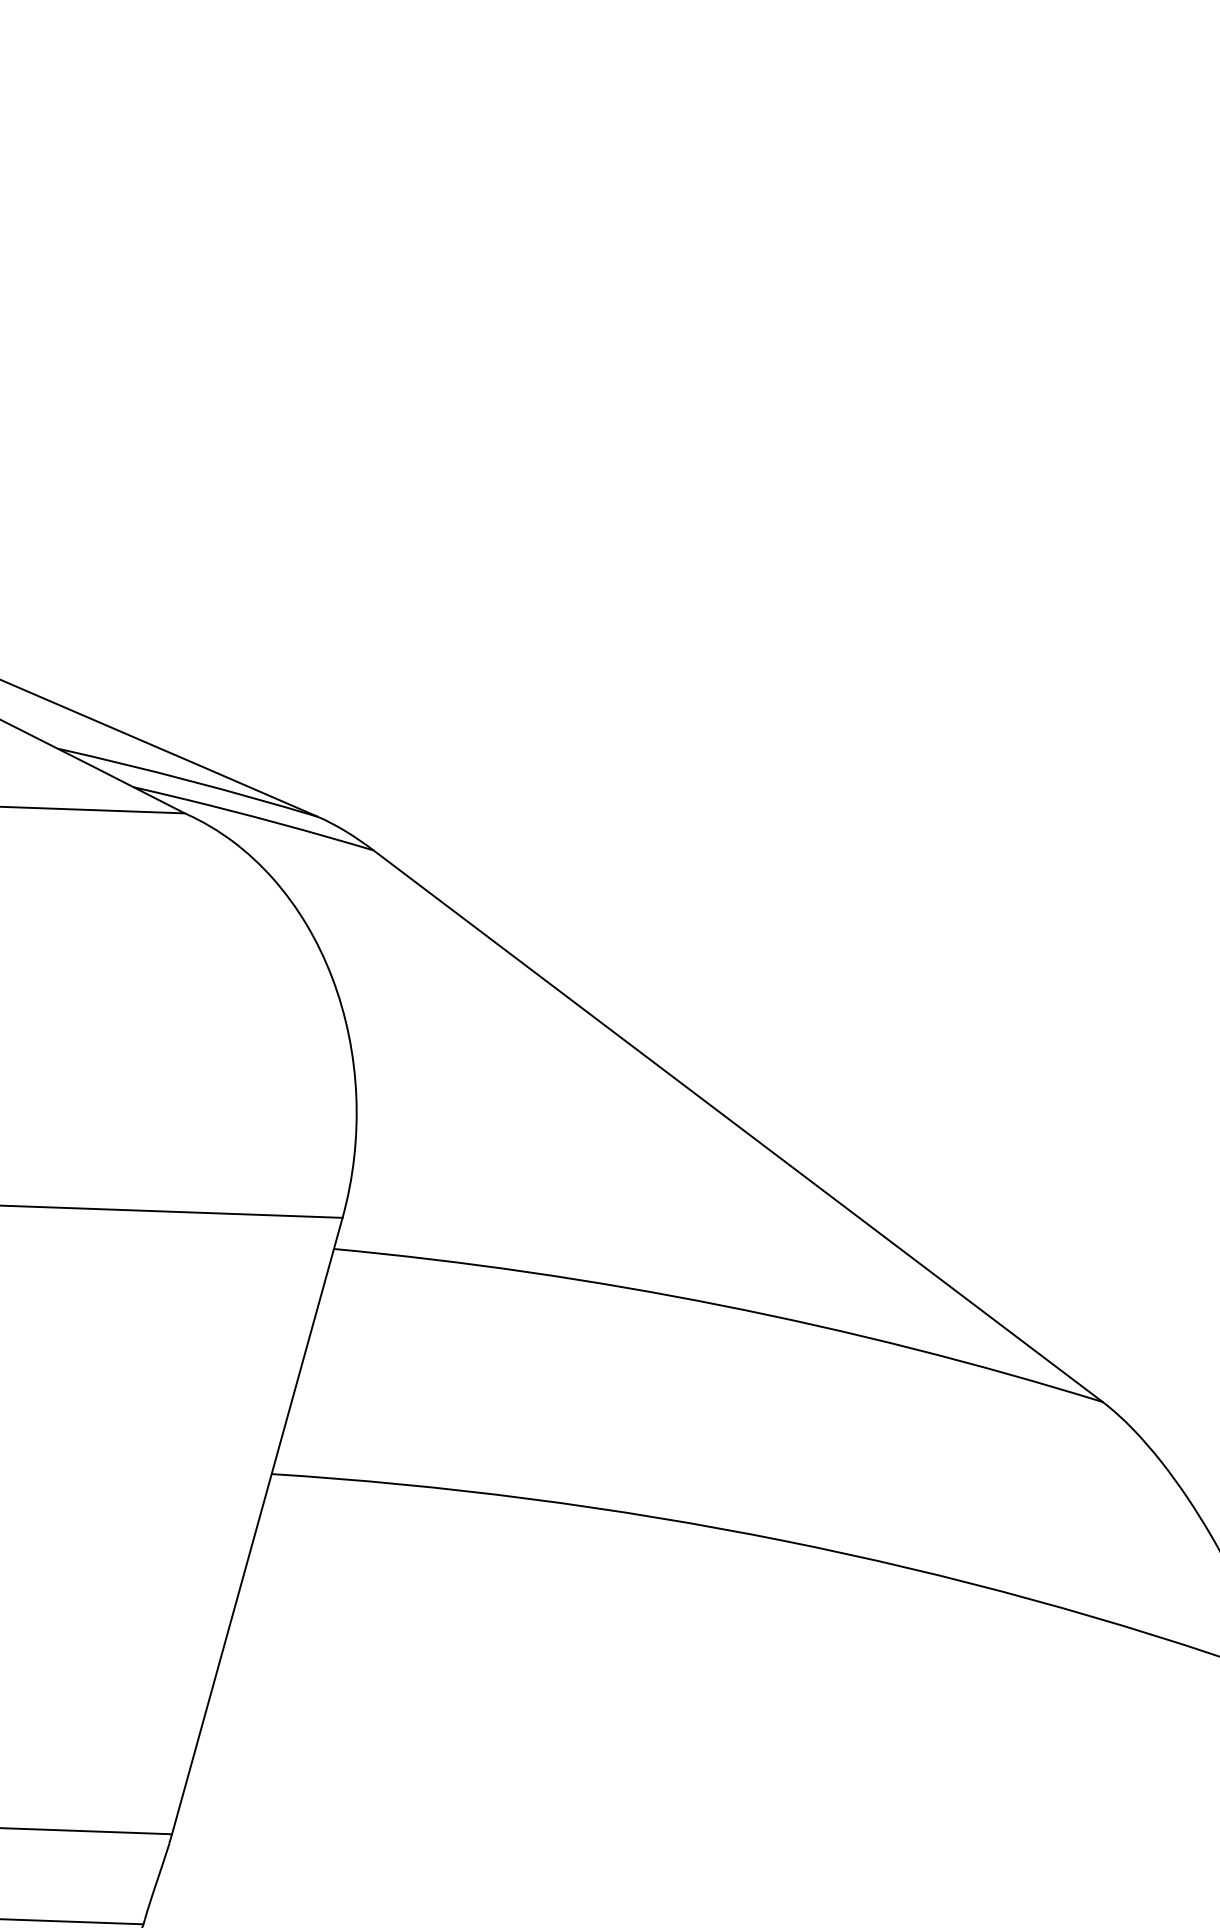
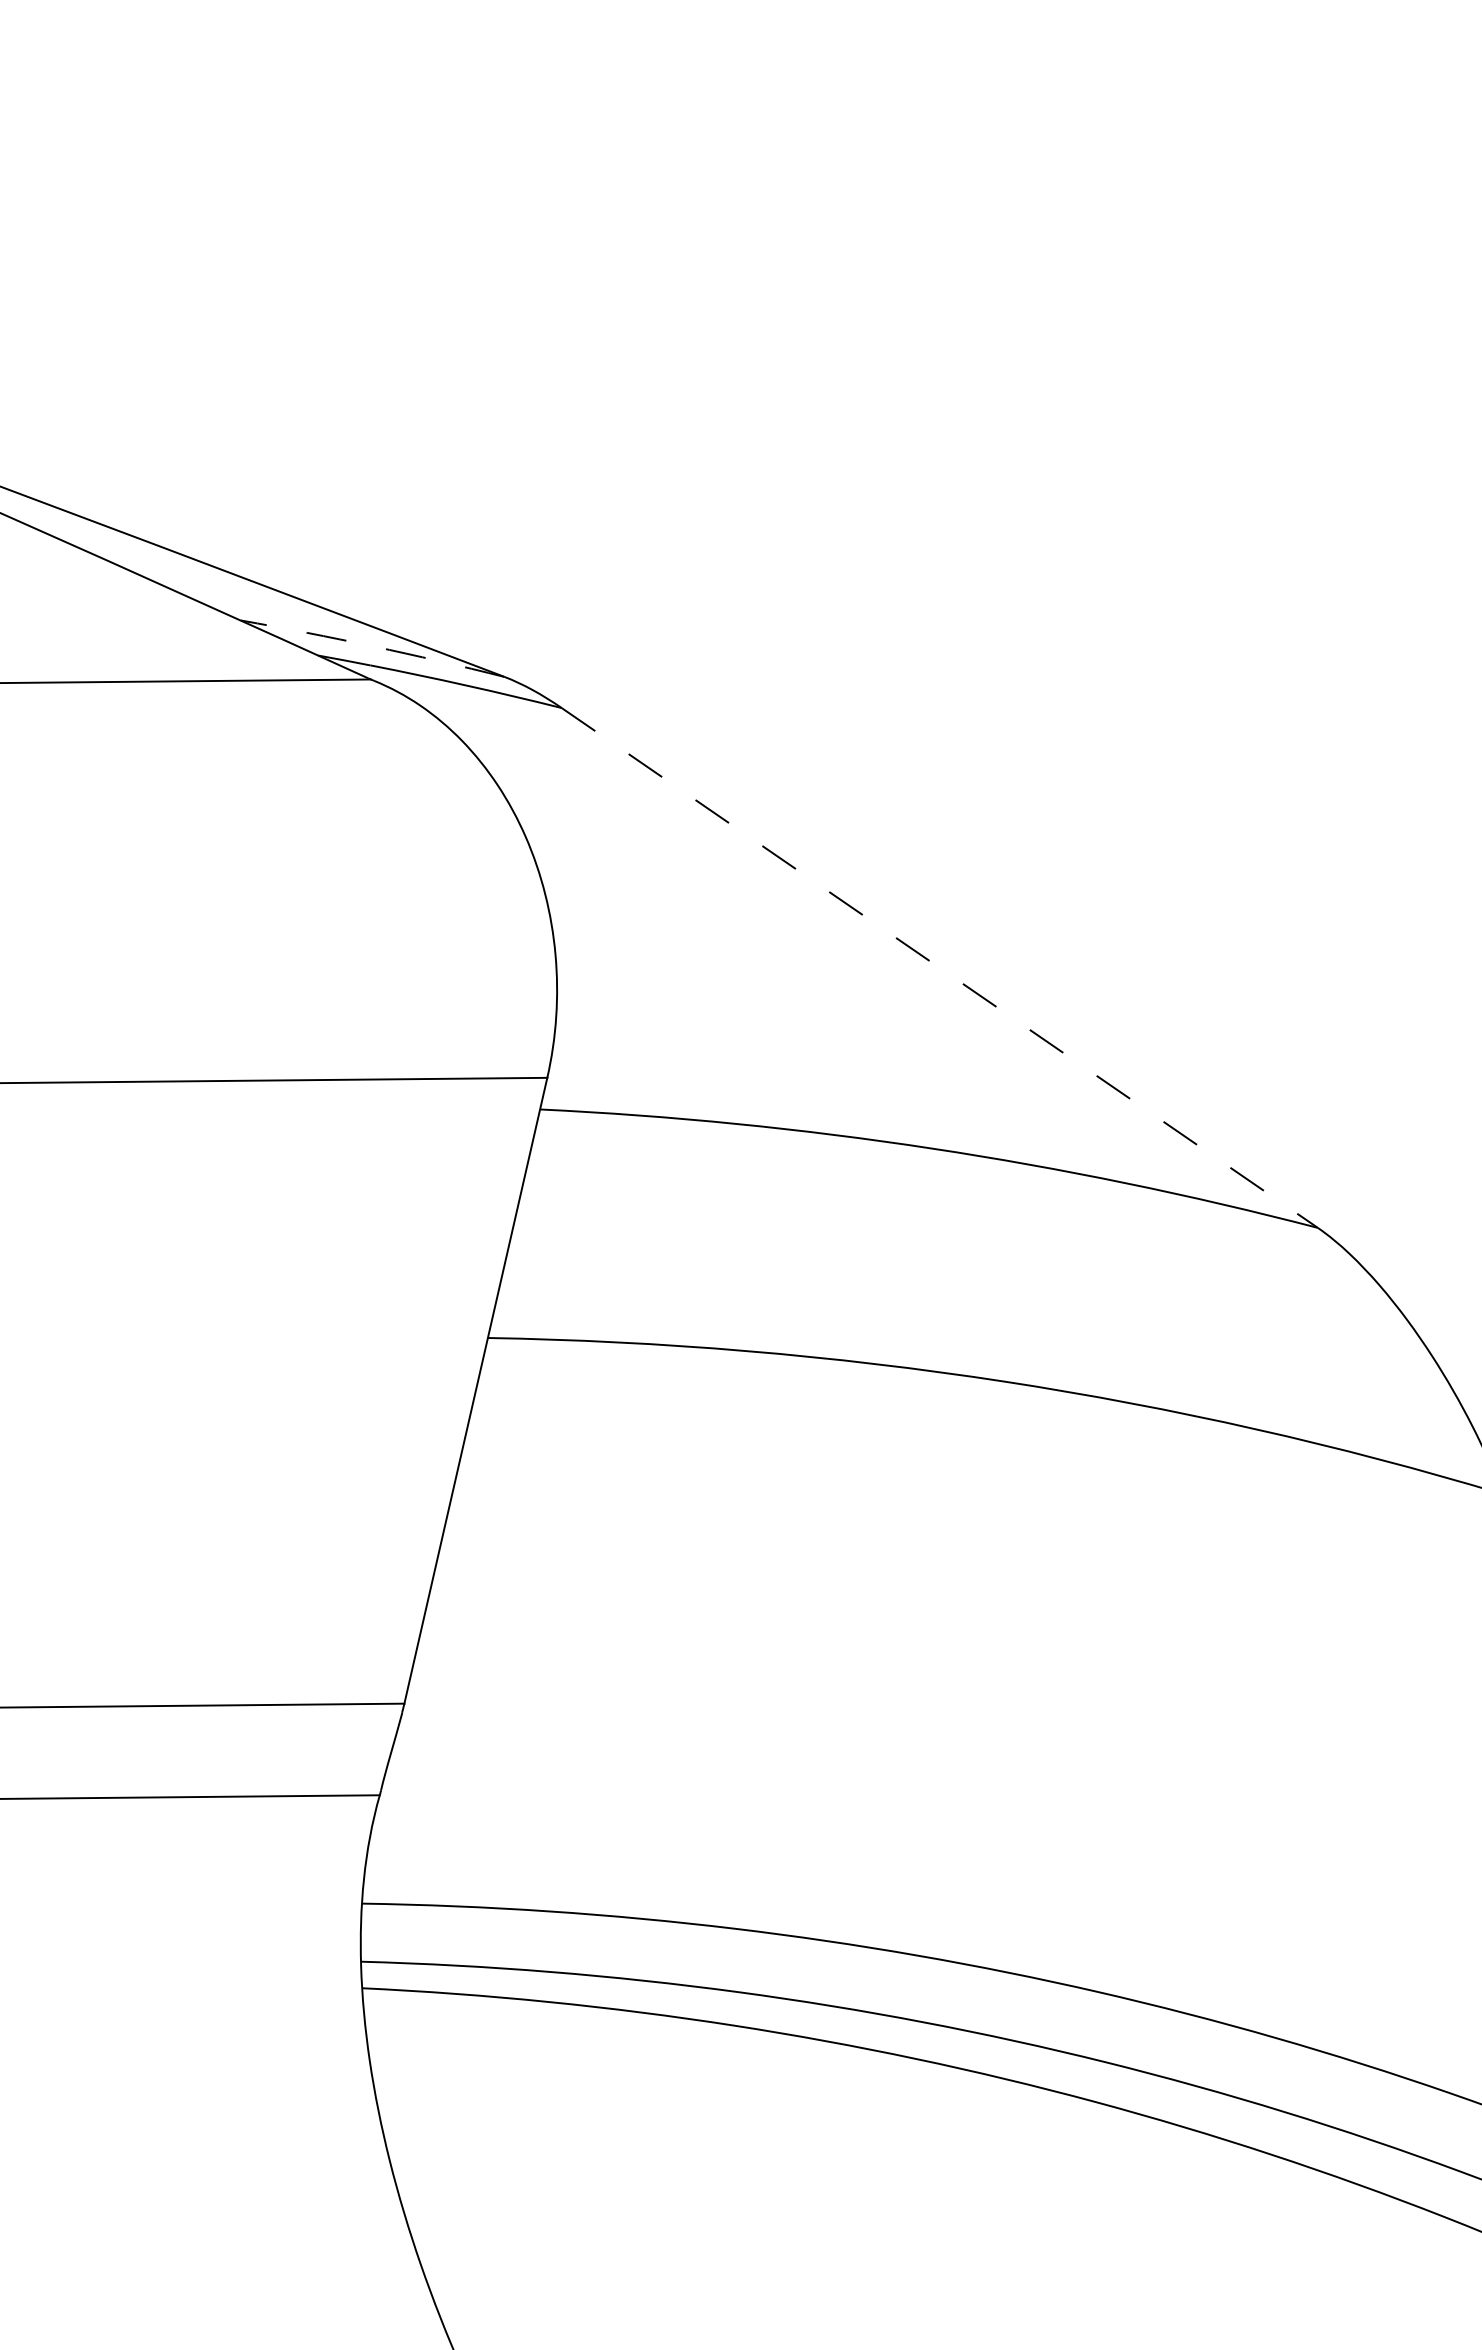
arc: (189, 780) -> (373, 646), solid -> dashed
line: (737, 1126) -> (939, 968), solid -> dashed

